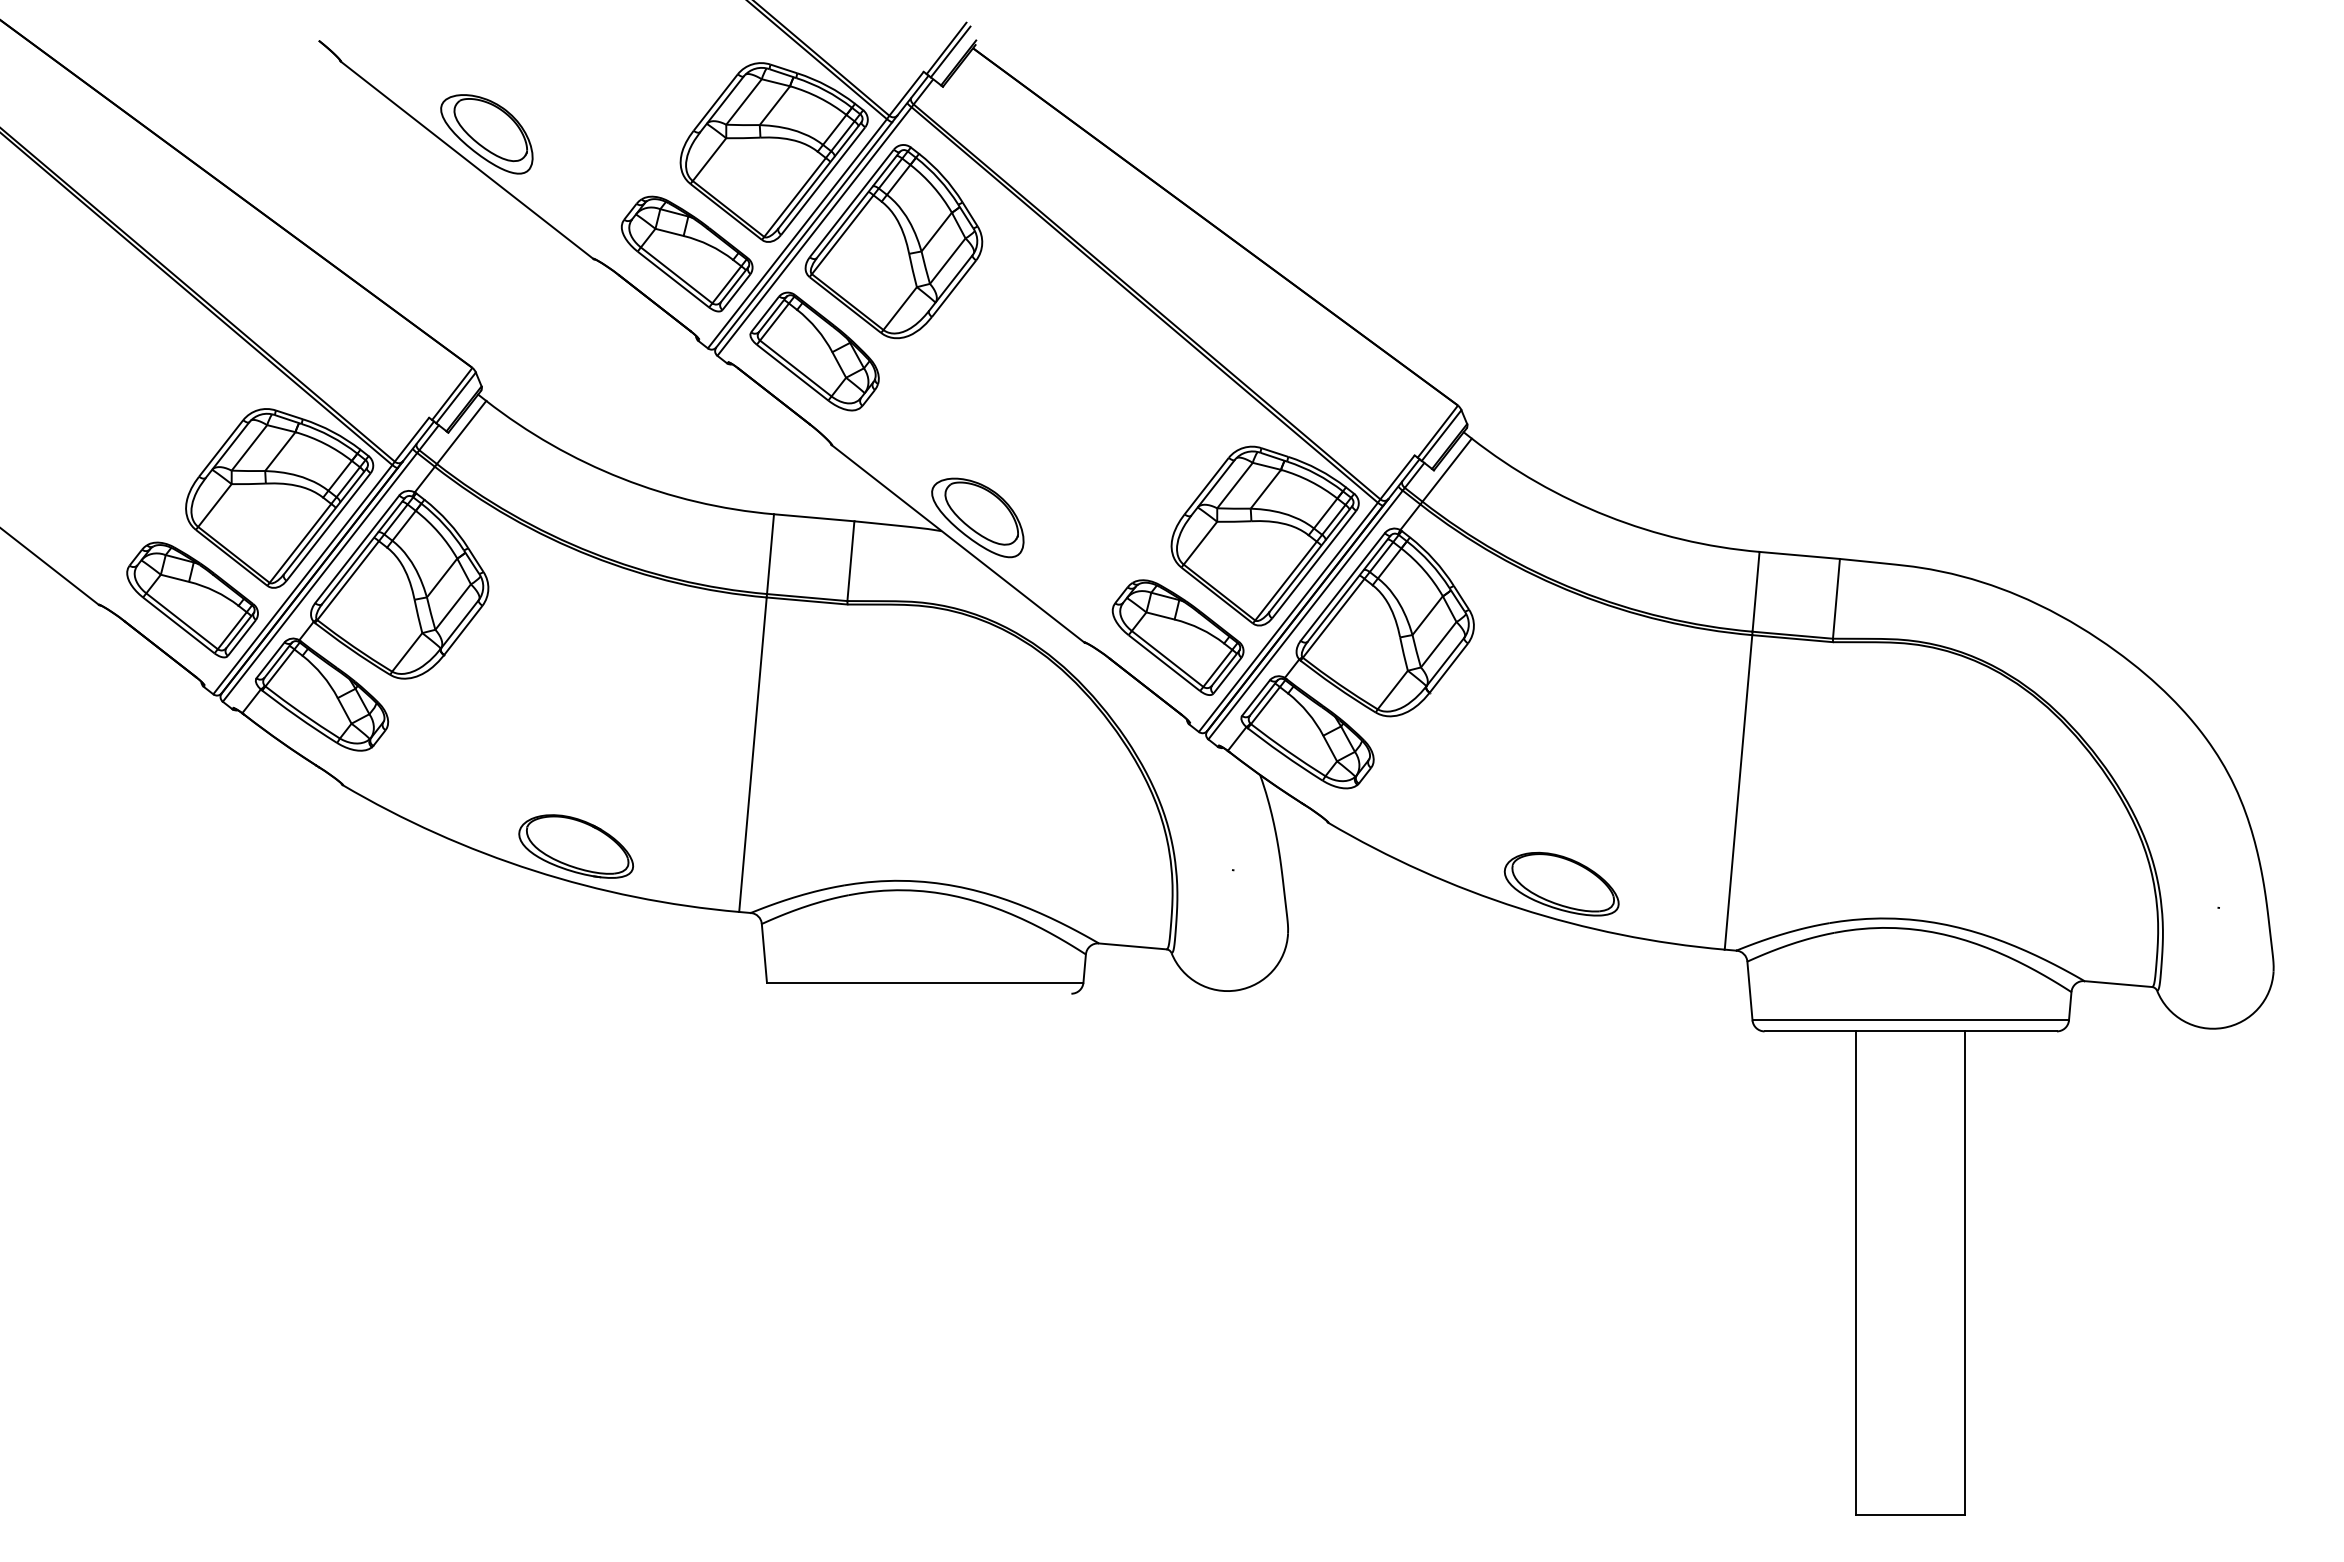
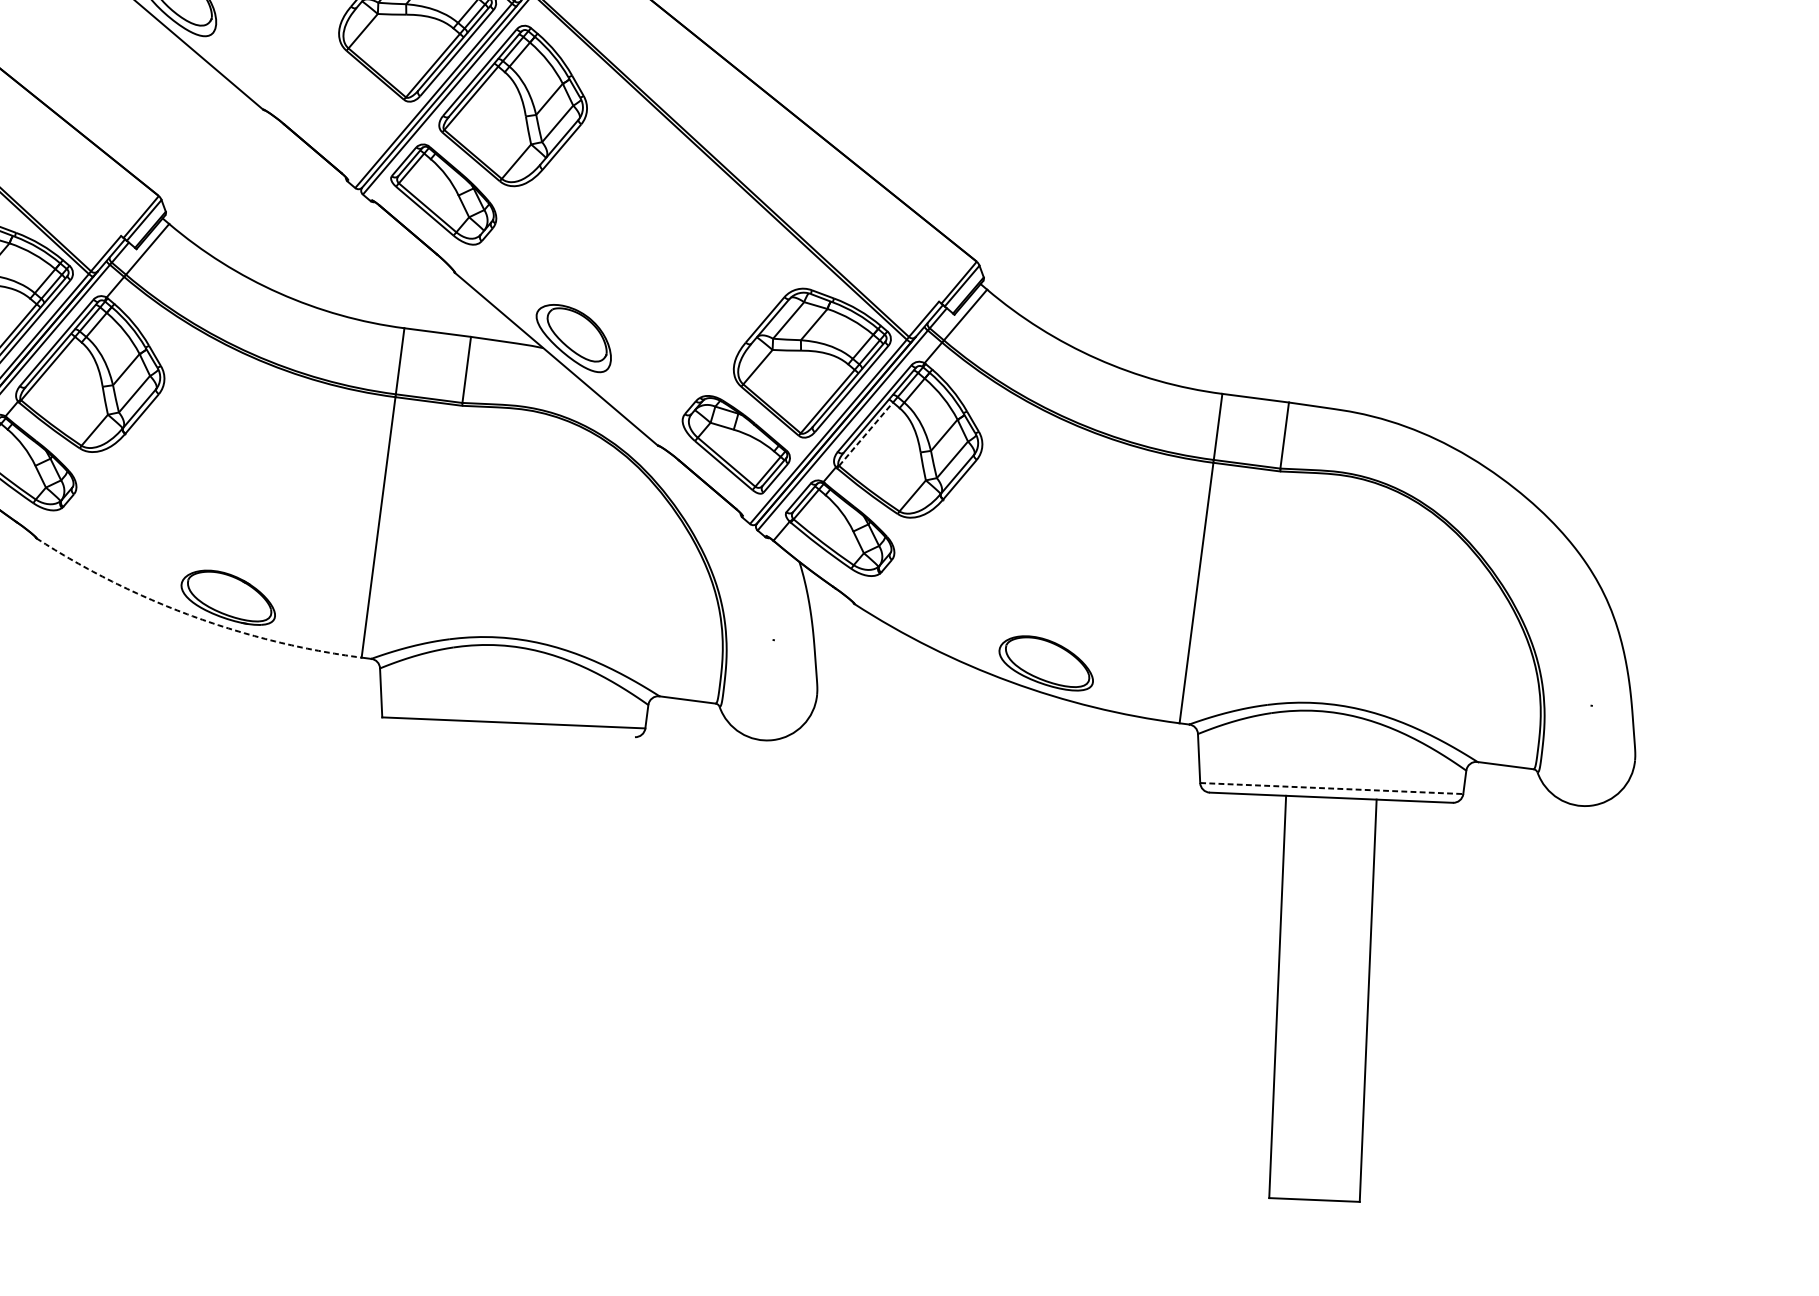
part: (686, 253) -> (340, 108), removed
line: (1334, 617) -> (866, 433), solid -> dashed
arc: (533, 870) -> (192, 615), solid -> dashed
line: (1911, 1020) -> (1332, 788), solid -> dashed

